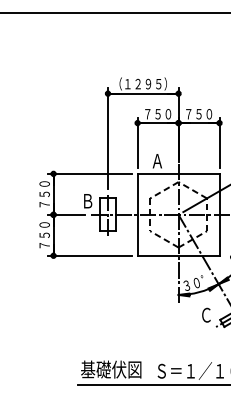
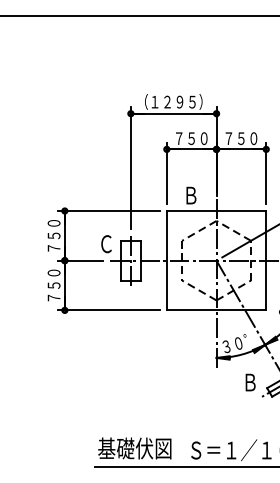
text: (157, 161) -> (190, 195), Ａ -> Ｂ
text: (87, 200) -> (106, 243), Ｂ -> Ｃ
text: (206, 314) -> (250, 381), Ｃ -> Ｂ

